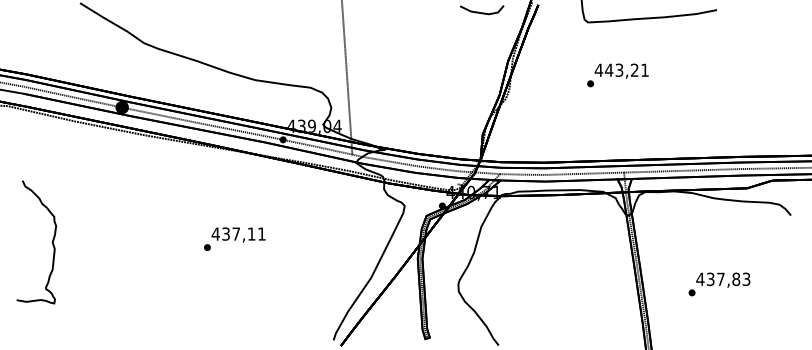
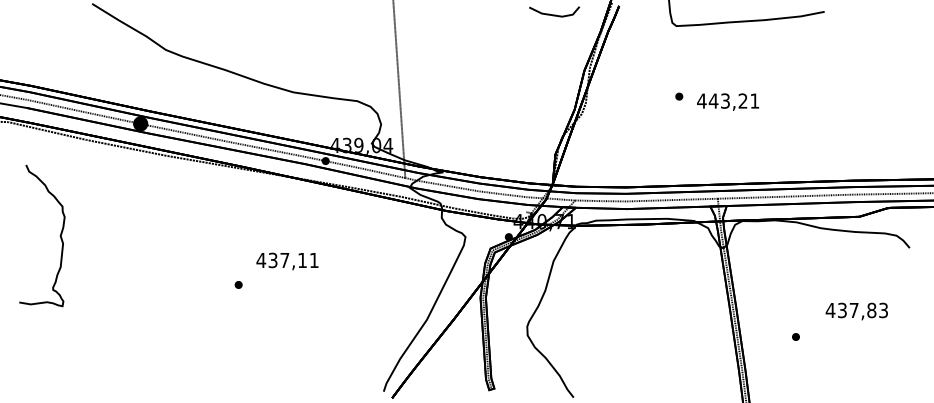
text: (622, 70) -> (728, 101), moved
text: (238, 235) -> (287, 261), moved
curve: (51, 241) -> (59, 235), moved
text: (722, 280) -> (856, 311), moved

